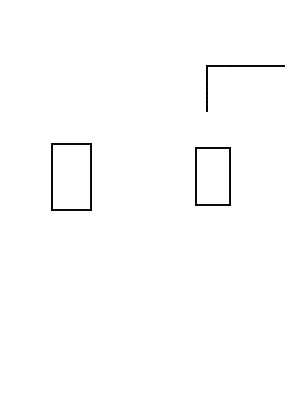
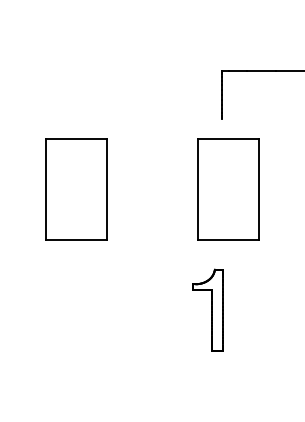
part: (71, 176) -> (76, 189), size x1.43
part: (213, 176) -> (228, 189), size x1.67
part: (193, 289) -> (207, 310), added

